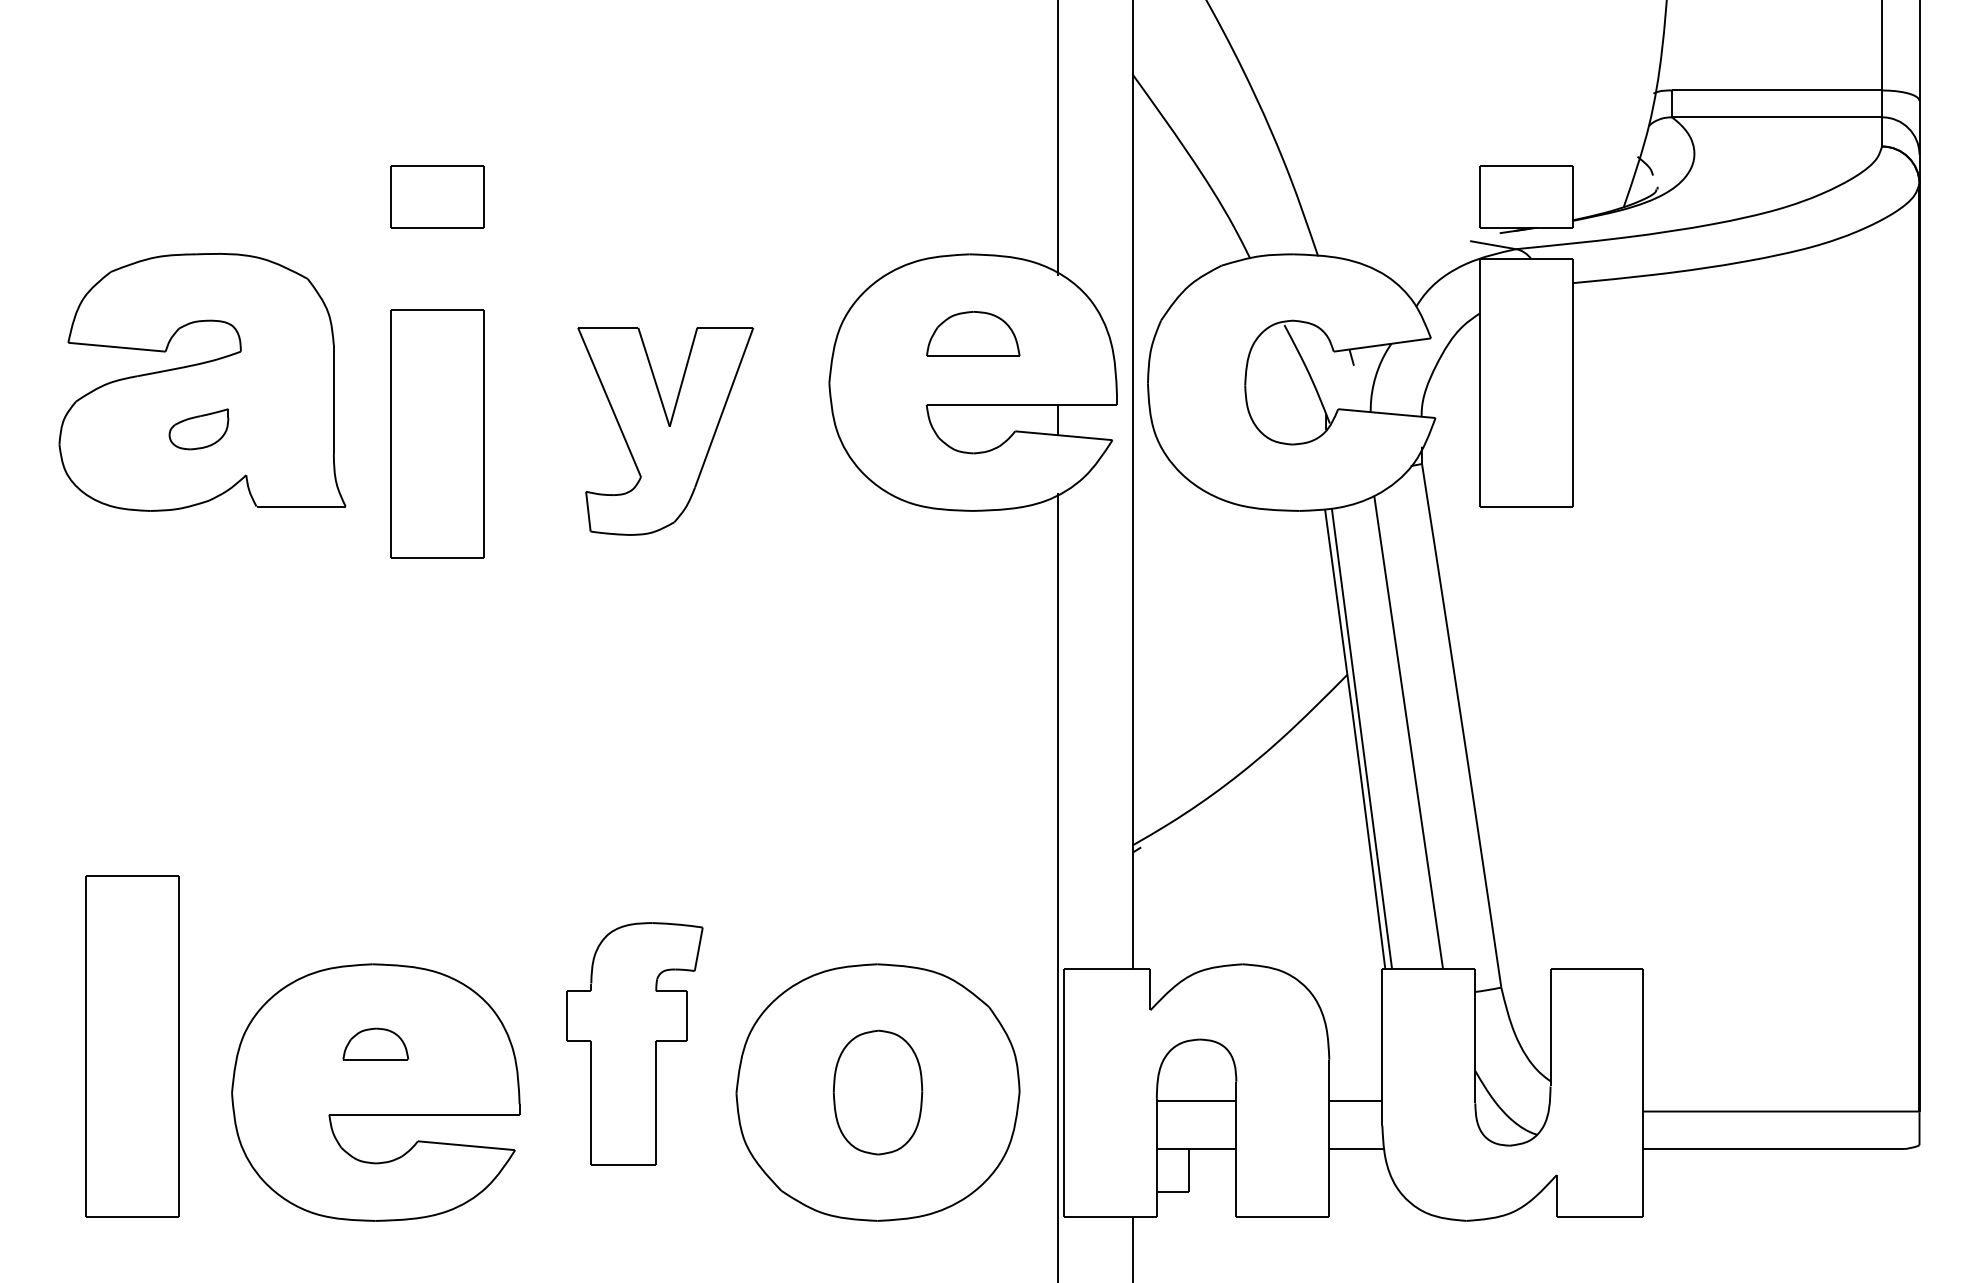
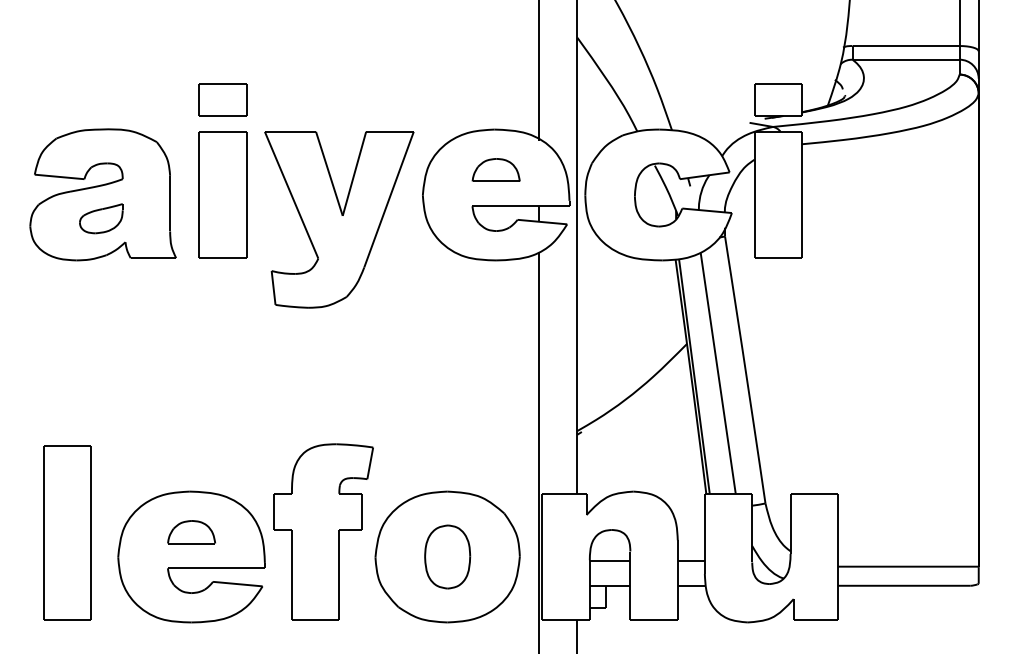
part: (199, 428) -> (101, 218), size x1.43
part: (665, 430) -> (339, 219), size x1.67
part: (436, 432) -> (222, 194), moved
part: (634, 1042) -> (323, 531), size x1.43
part: (375, 1044) -> (191, 532), size x1.43

